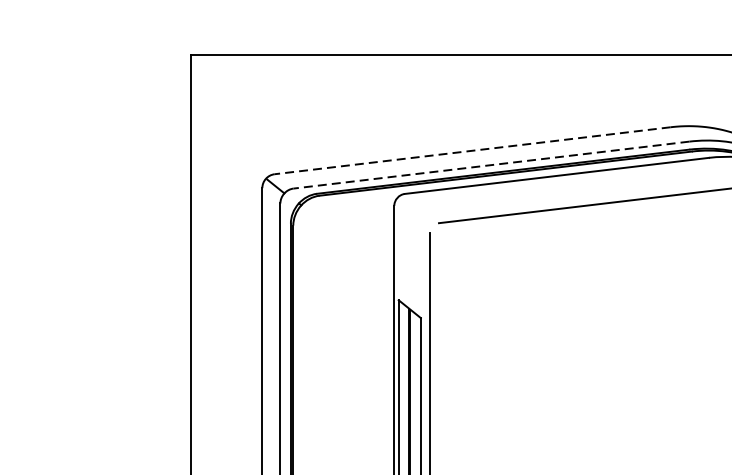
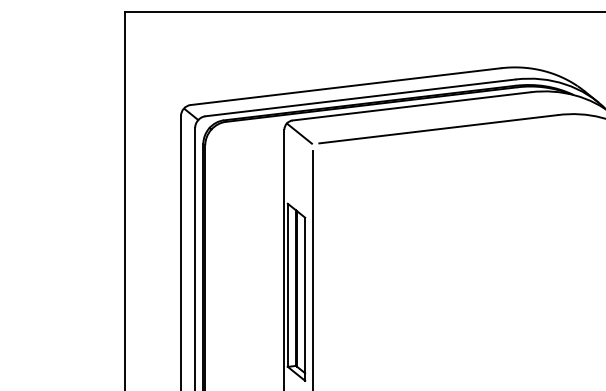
line: (472, 150) -> (345, 86), dashed -> solid
line: (490, 164) -> (359, 97), dashed -> solid
line: (412, 210) -> (298, 133), added

